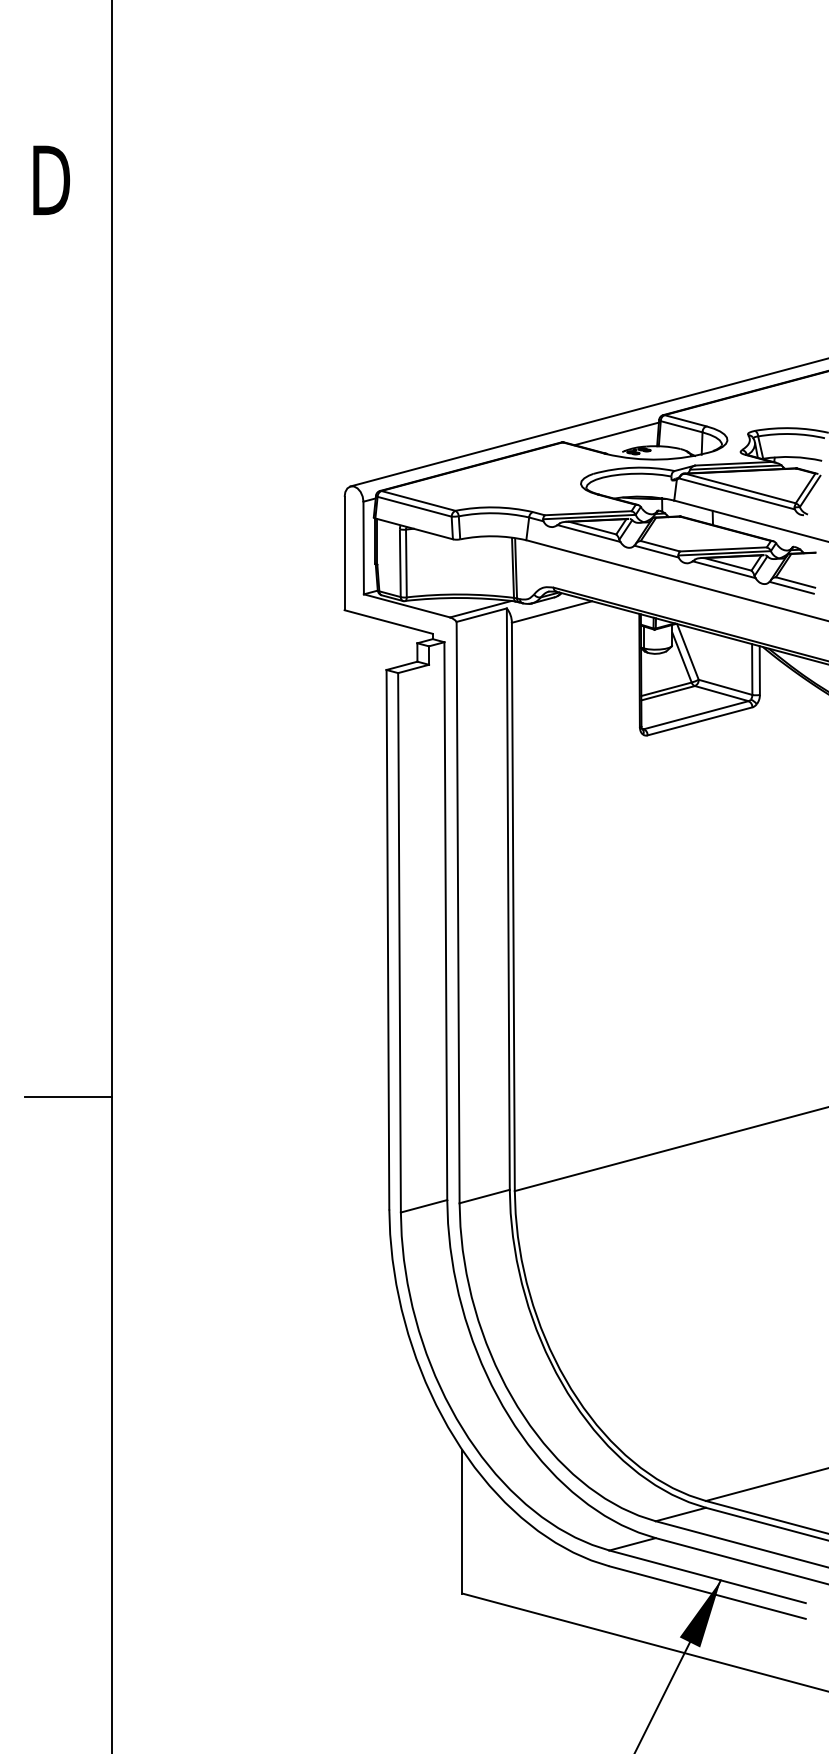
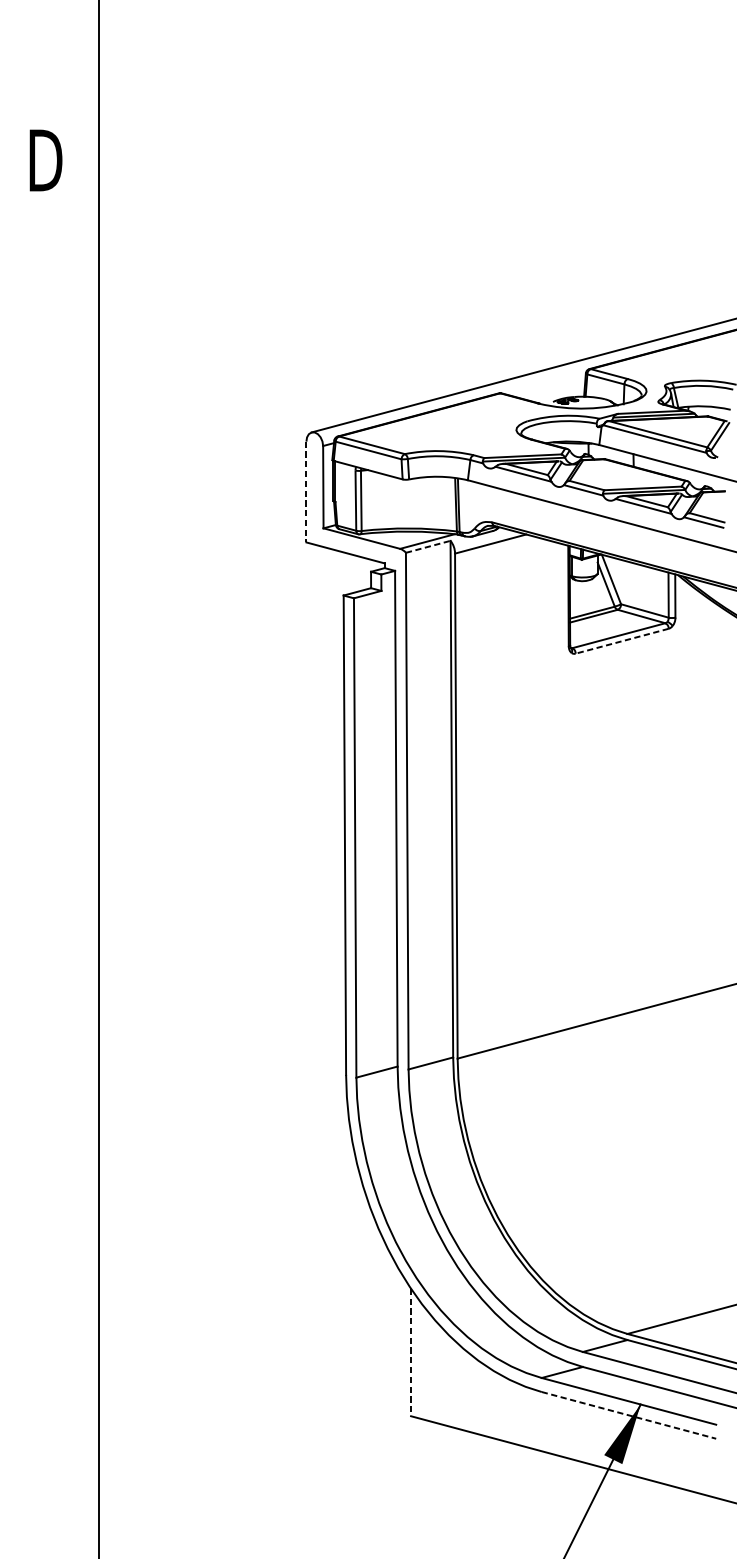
line: (616, 433) -> (547, 385), removed
line: (344, 553) -> (306, 492), solid -> dashed
line: (481, 615) -> (428, 547), solid -> dashed
line: (699, 721) -> (621, 641), solid -> dashed
line: (67, 1097) -> (60, 975), removed
line: (462, 1521) -> (411, 1352), solid -> dashed
line: (707, 1592) -> (628, 1415), solid -> dashed

